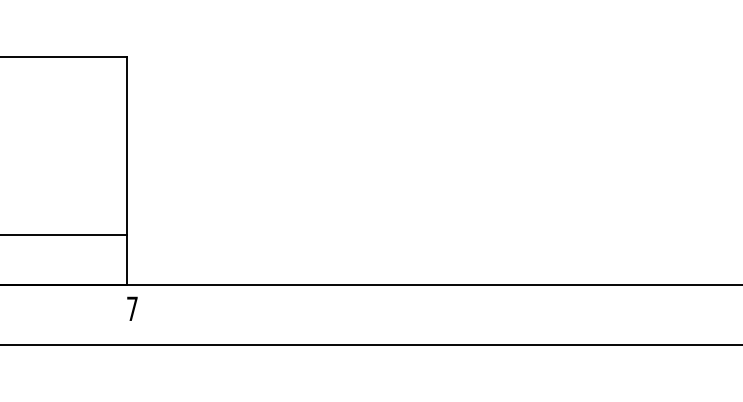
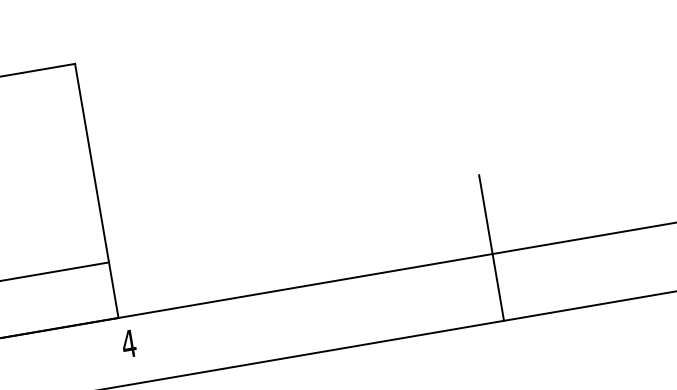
line: (462, 279) -> (492, 247), added
text: (132, 308) -> (128, 343), 7 -> 4

